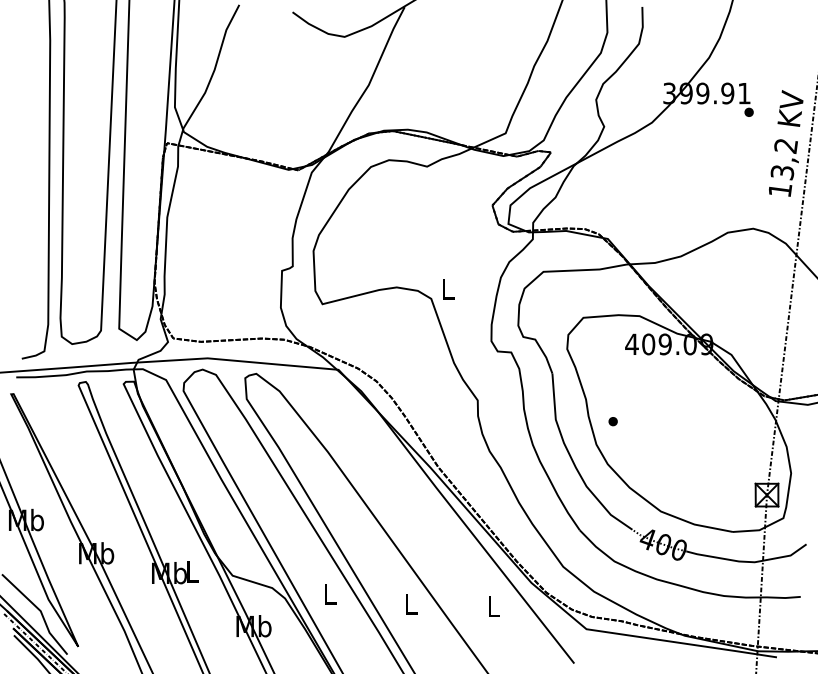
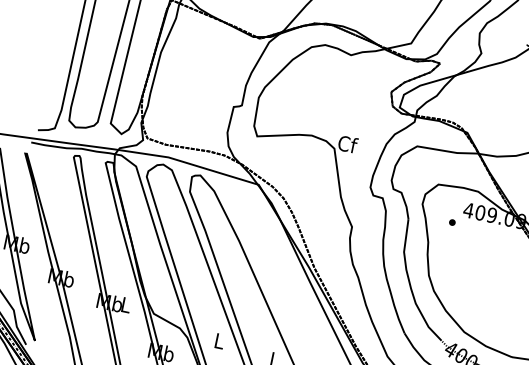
text: (448, 288) -> (348, 144), L -> Cf
part: (612, 421) -> (451, 222), moved

